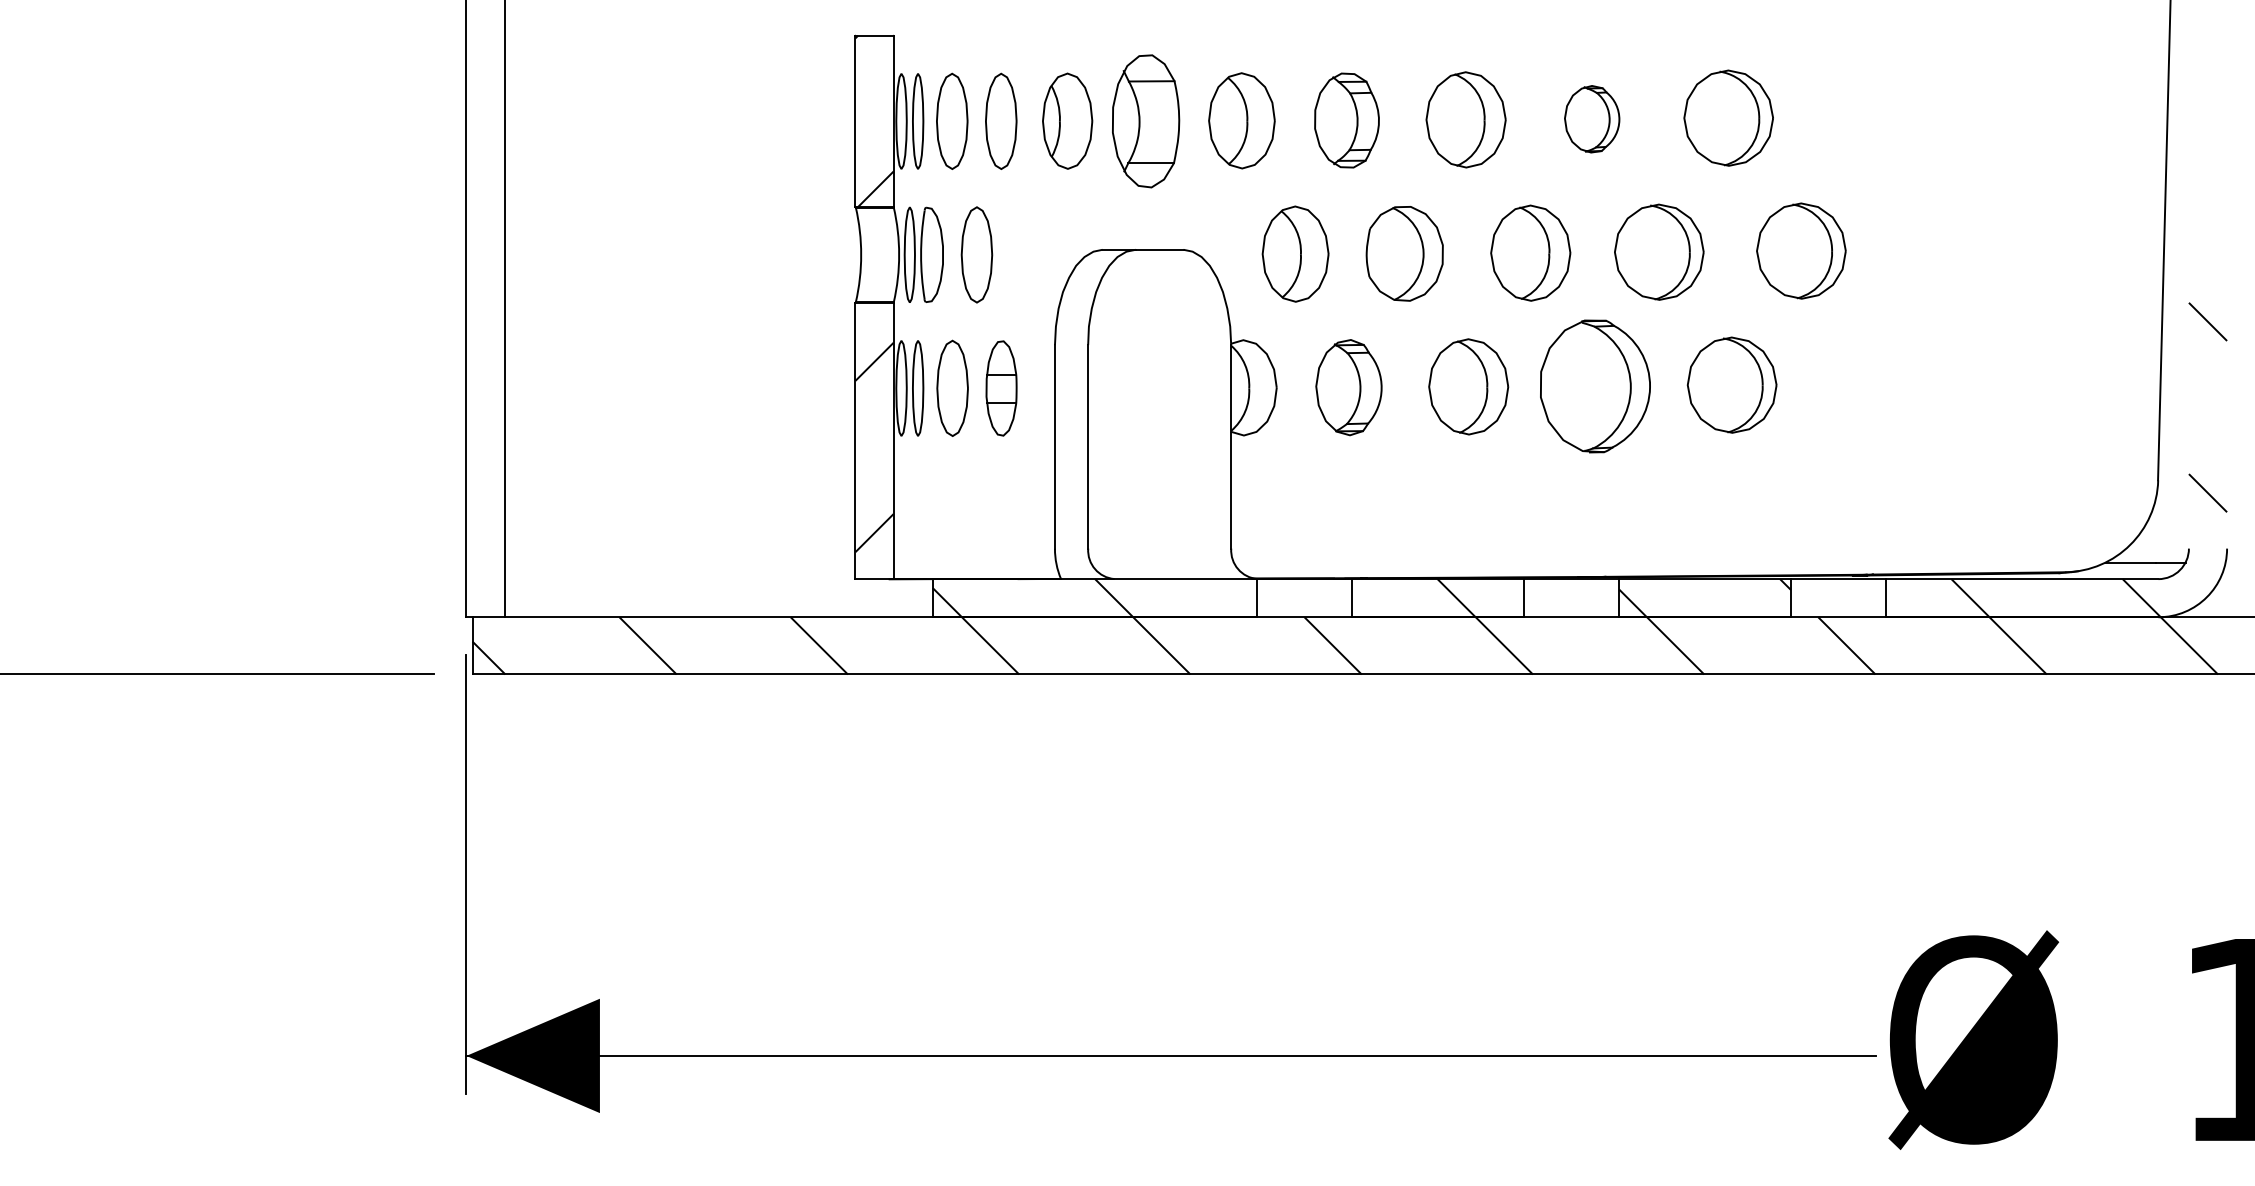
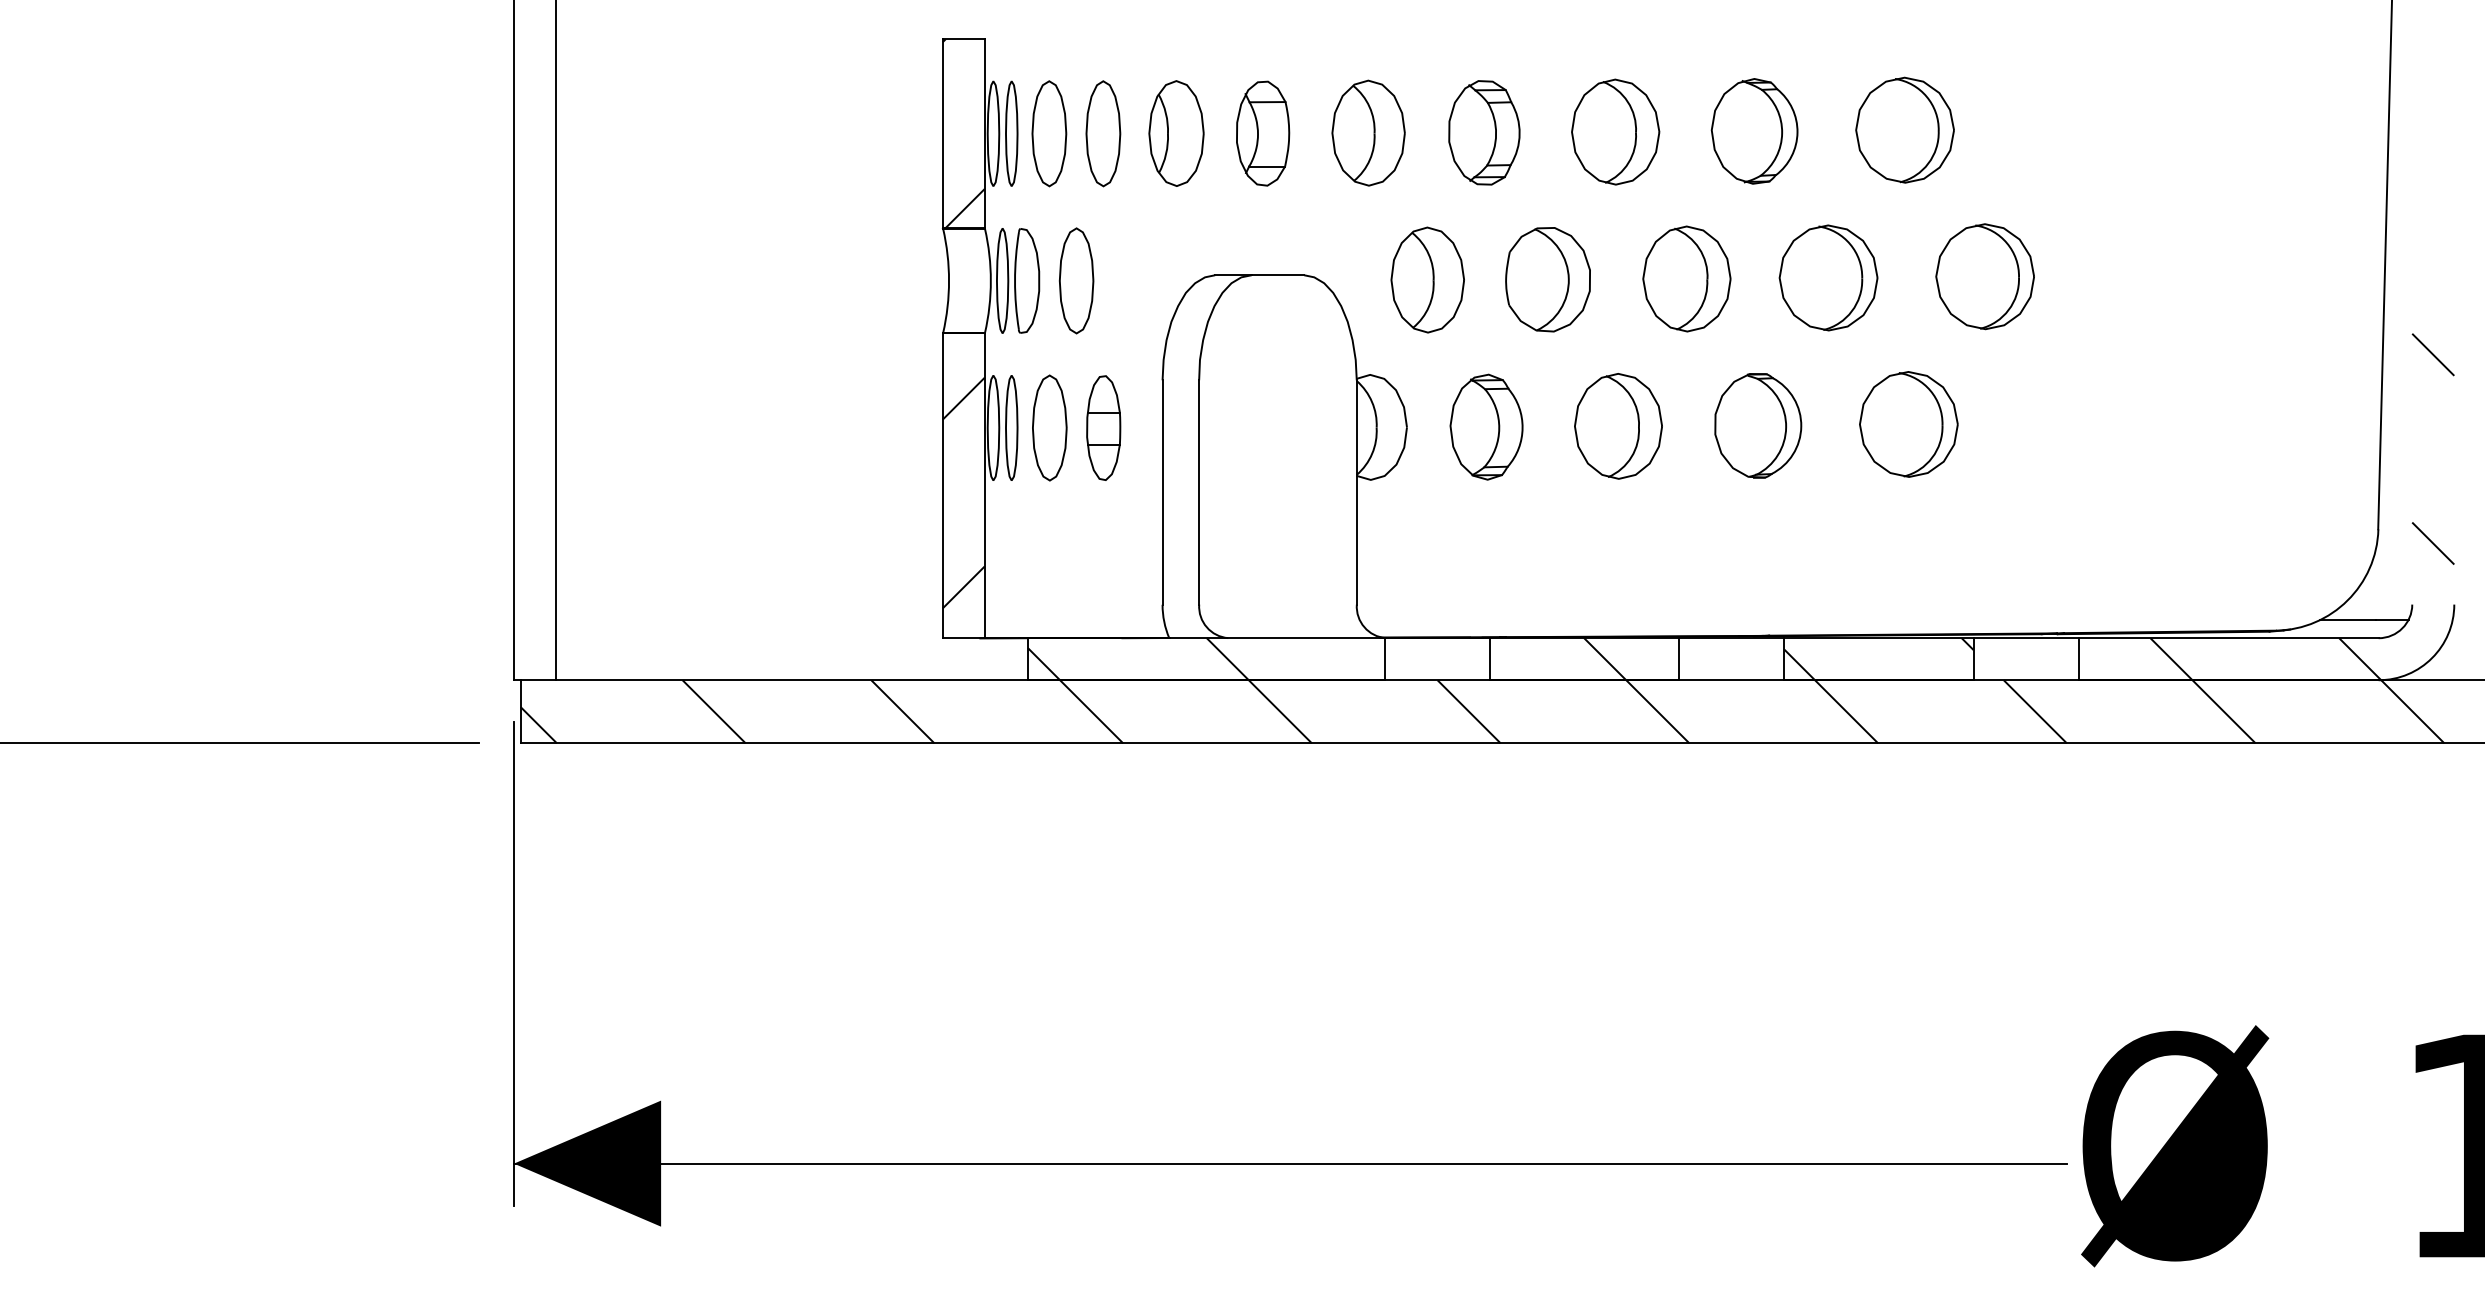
part: (1592, 119) -> (1754, 131), size x1.43
part: (1146, 121) -> (1263, 133), size x0.71
part: (1595, 386) -> (1758, 425), size x0.71

